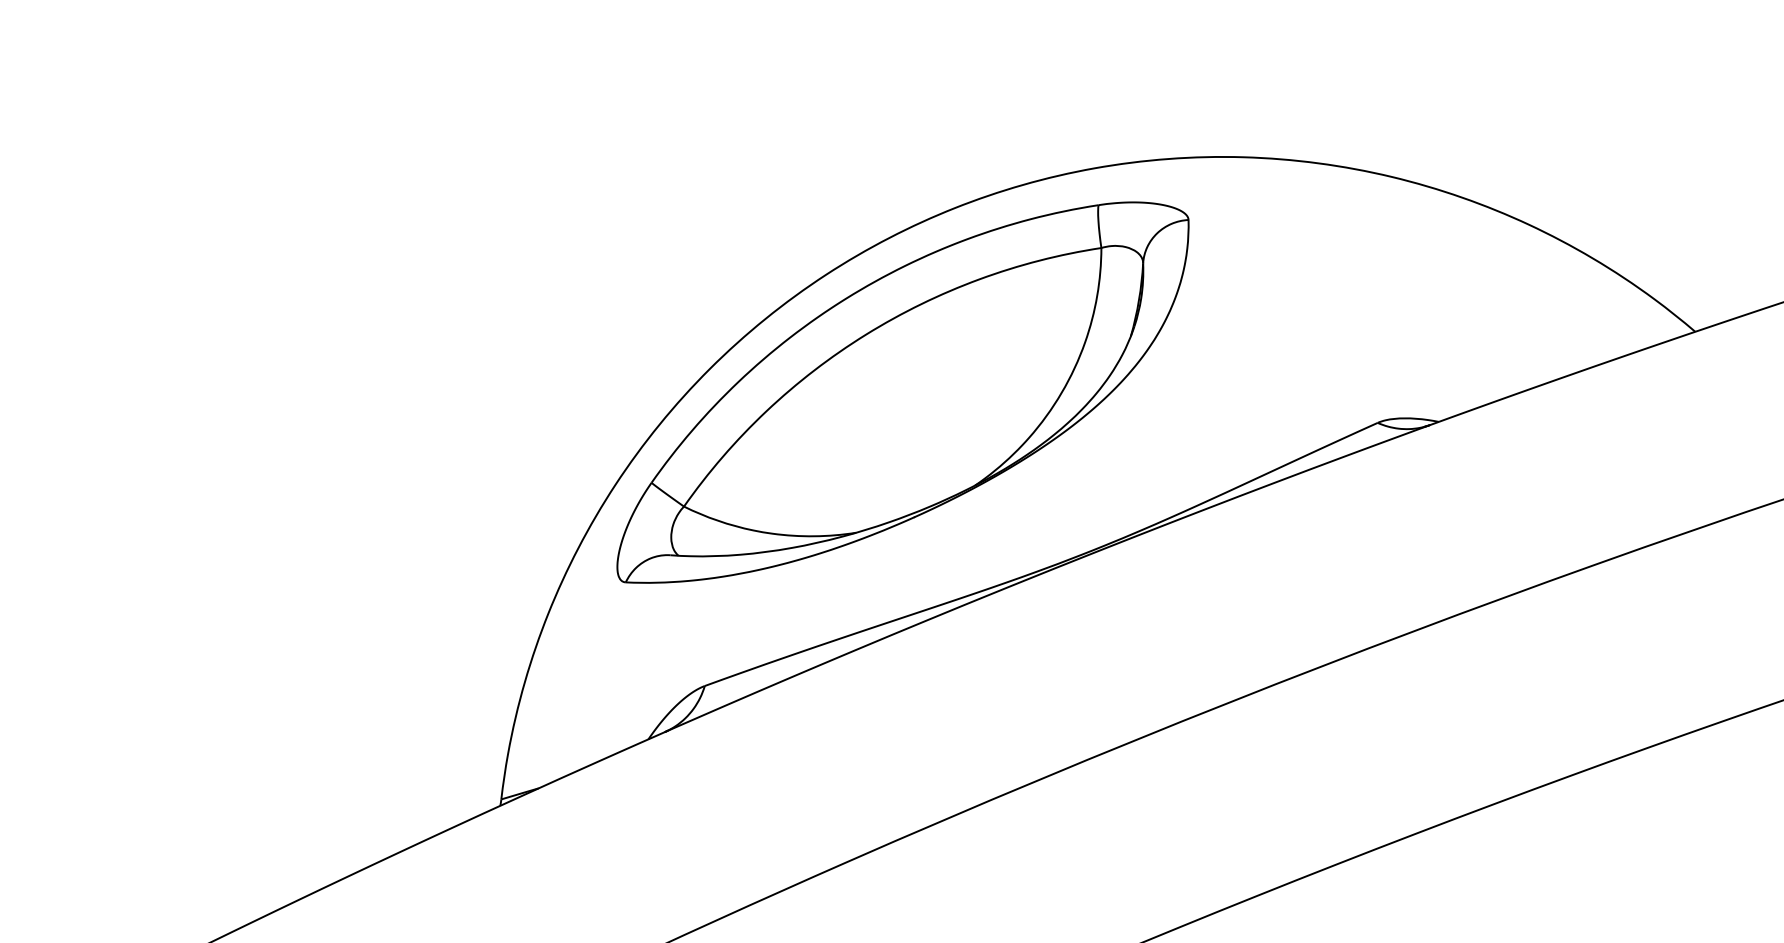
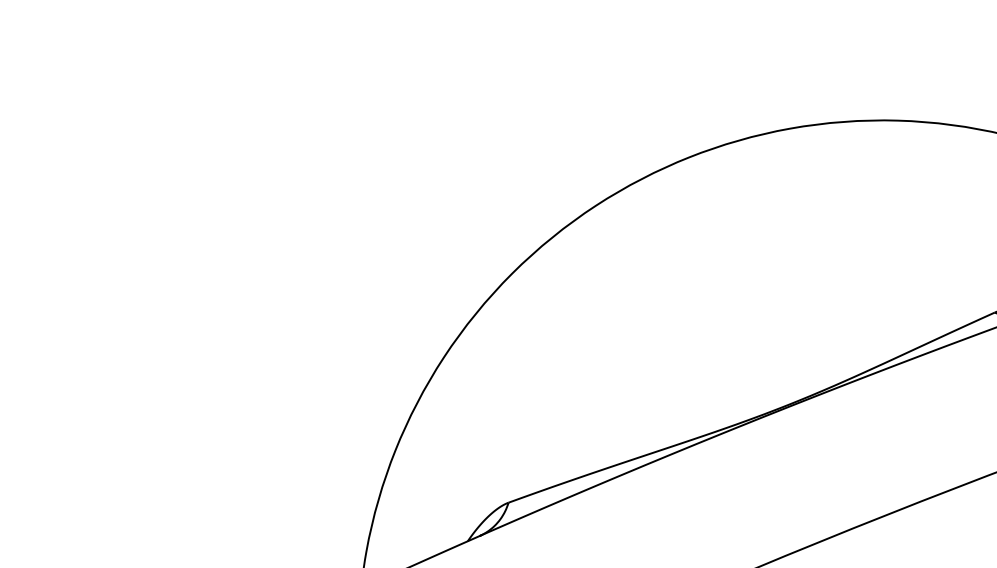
part: (902, 392) -> (651, 290), removed

